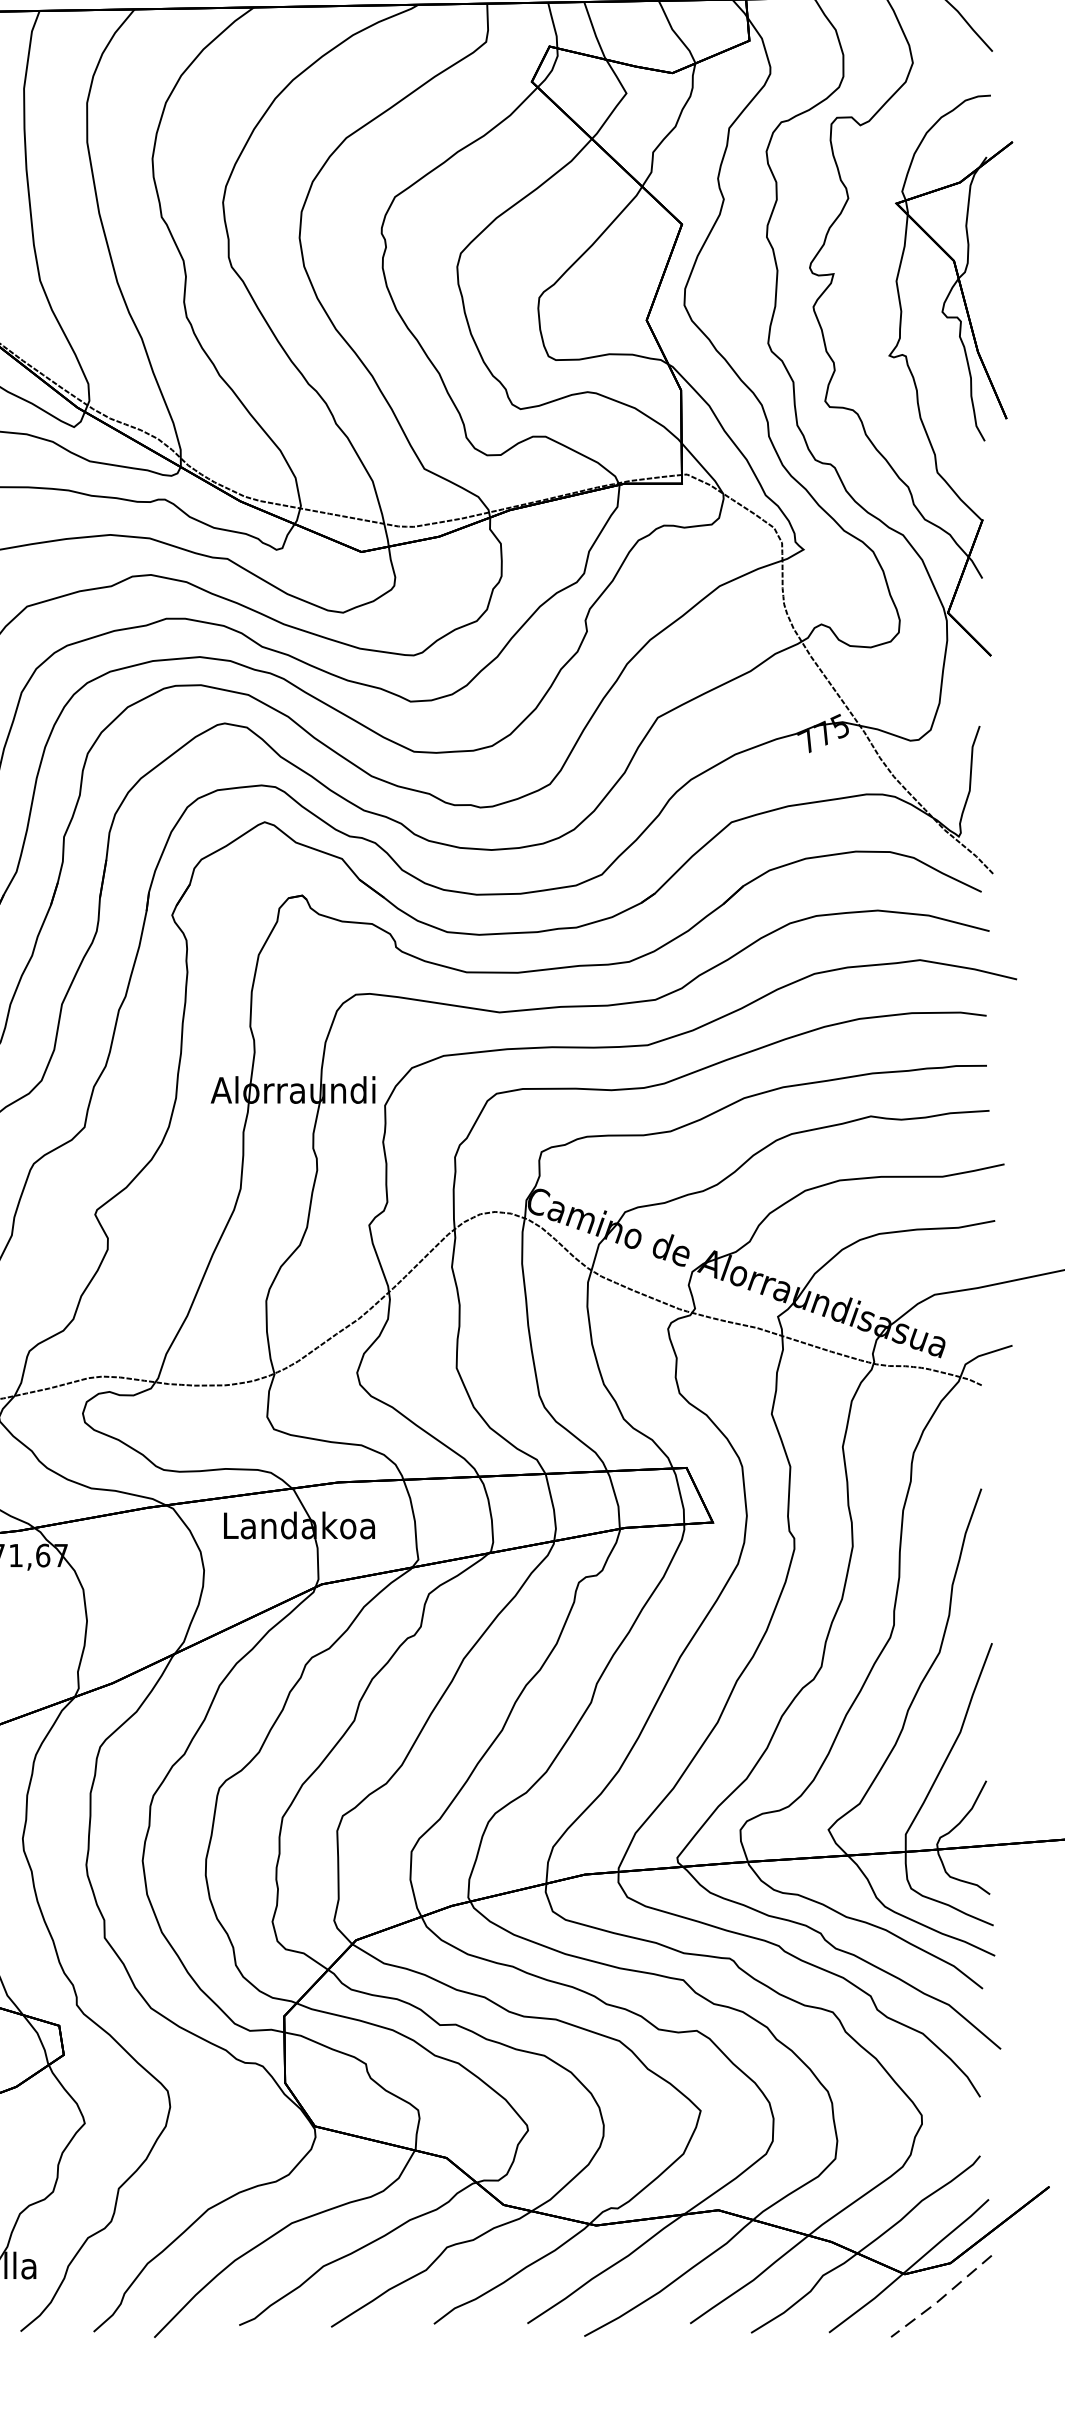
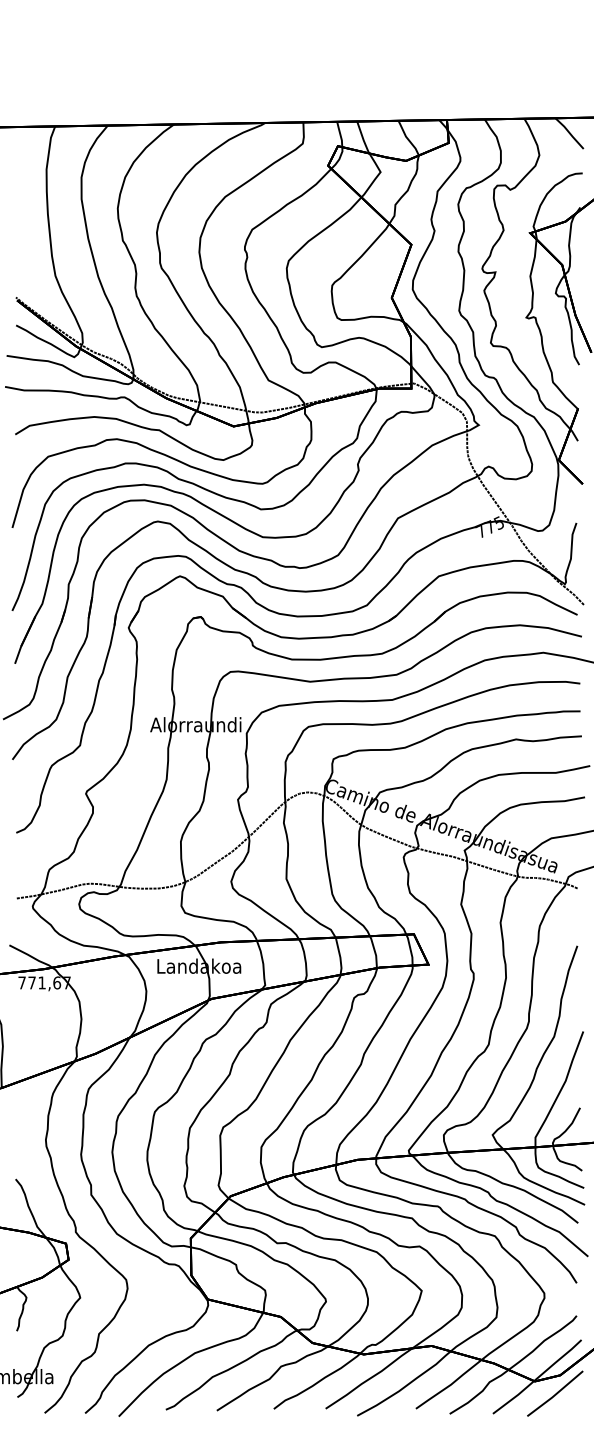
line: (941, 2297) -> (555, 1394), dashed -> solid

